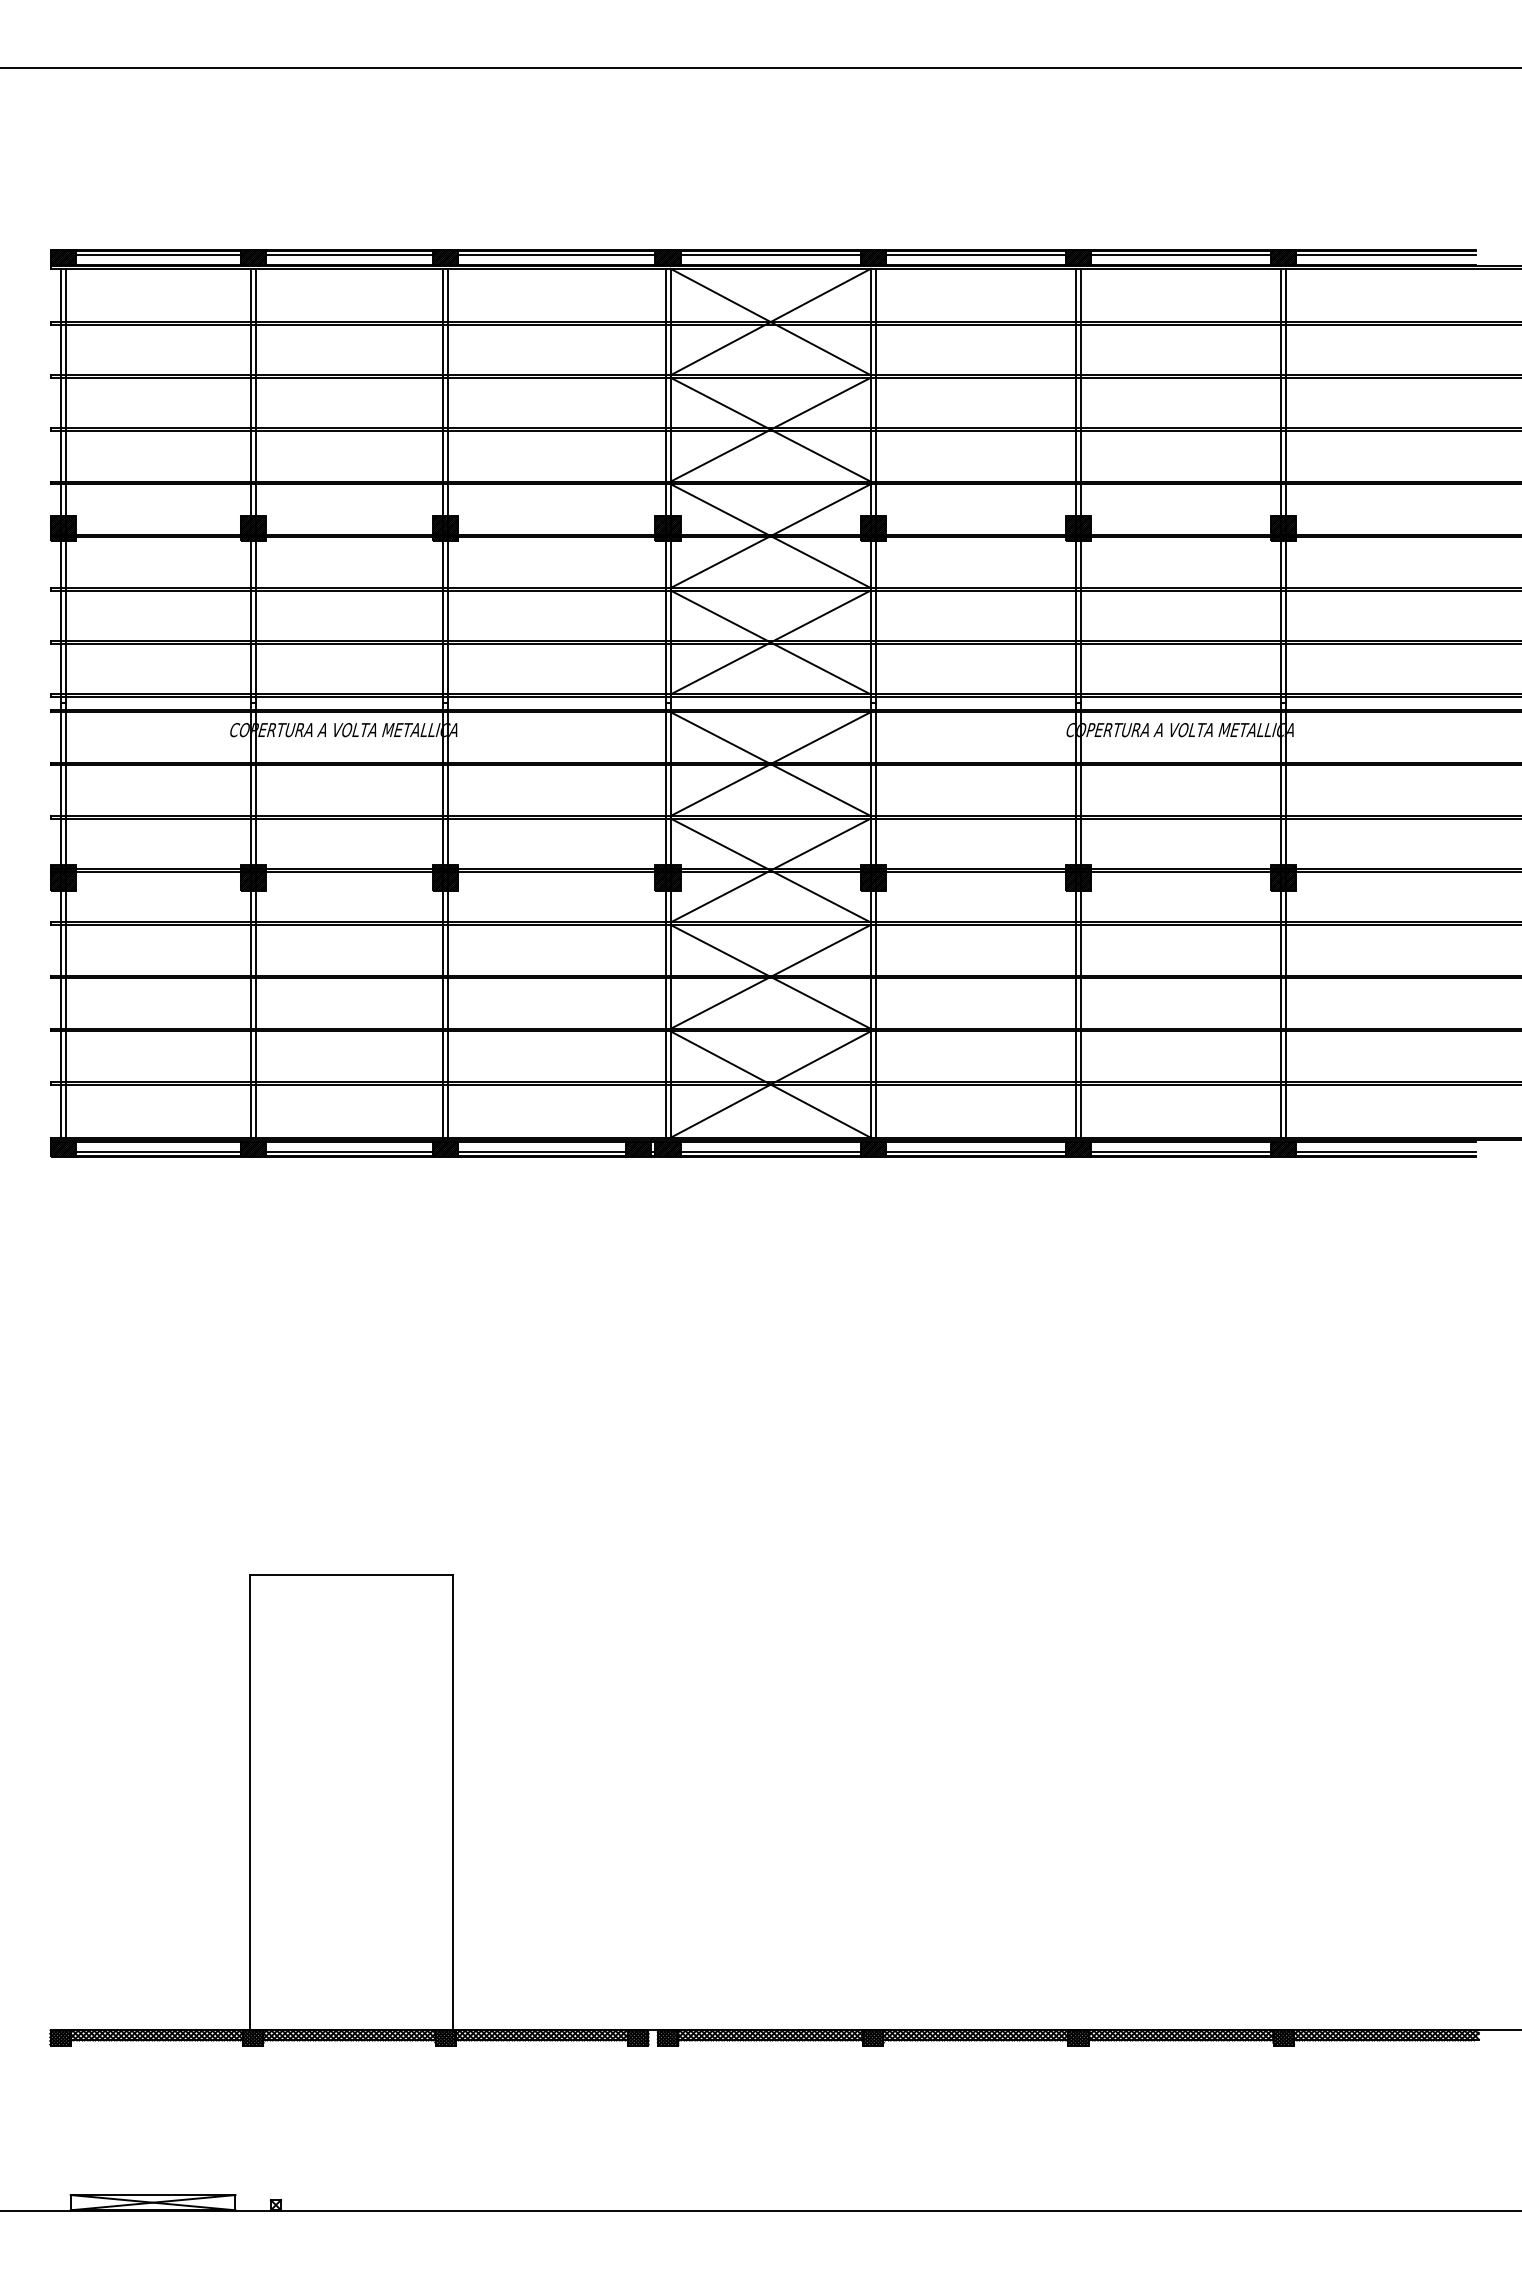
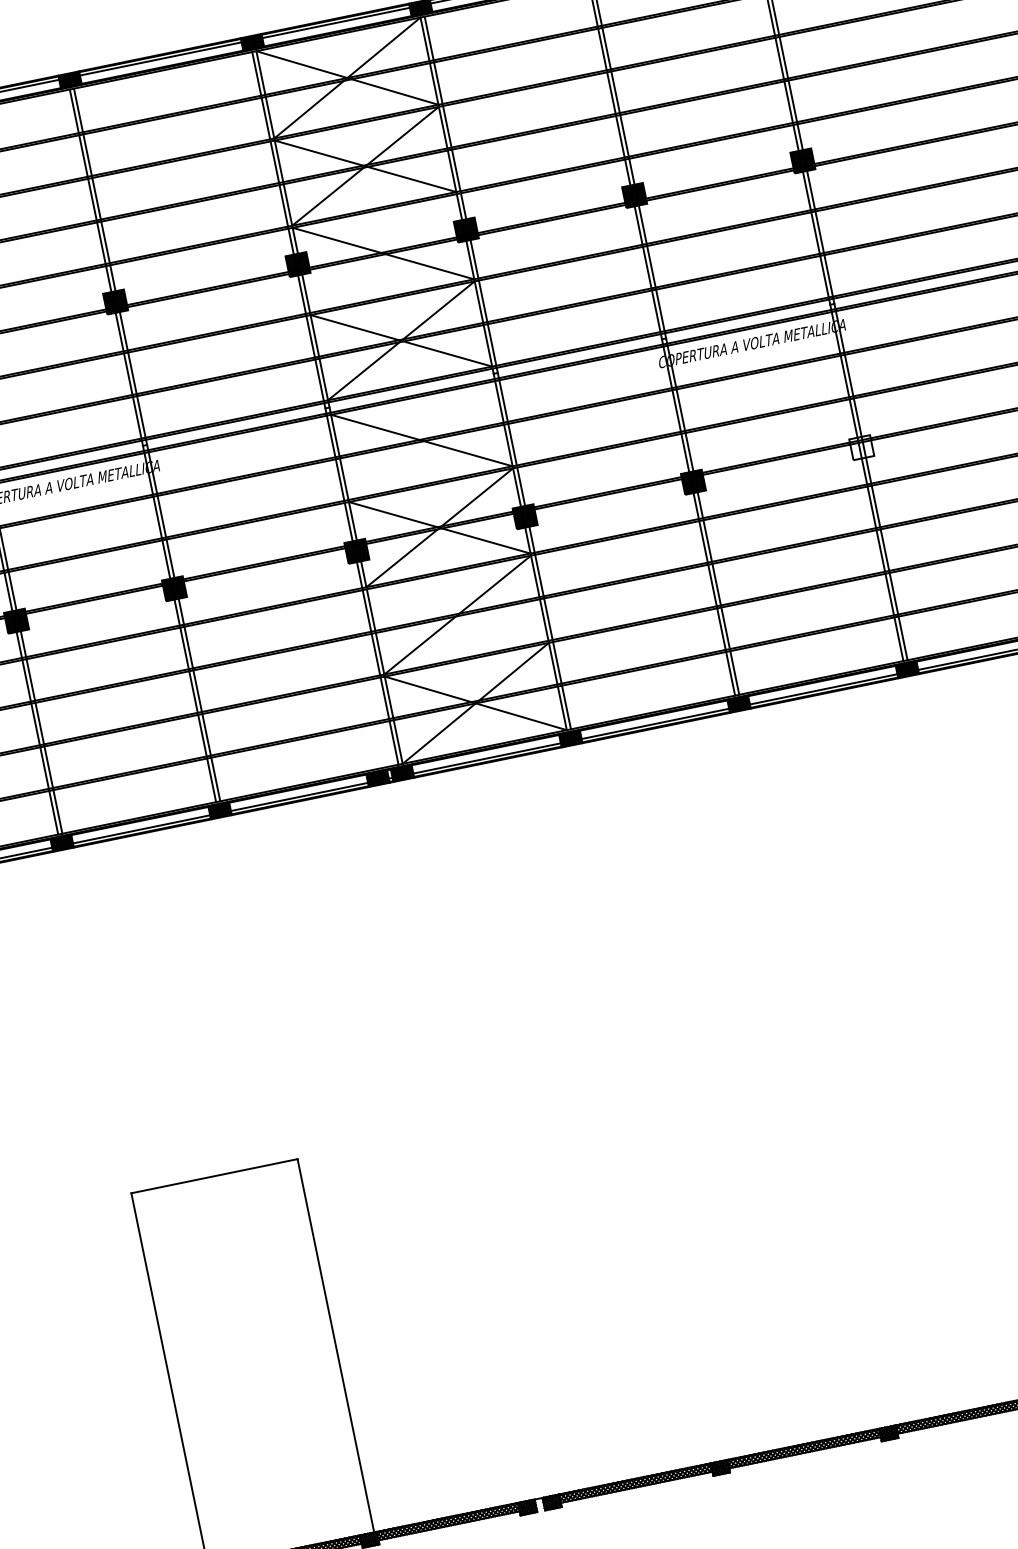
line: (770, 536) -> (383, 253), removed
line: (770, 764) -> (421, 440), removed
hatch: (1283, 877) -> (861, 447), removed
line: (770, 976) -> (457, 614), removed

